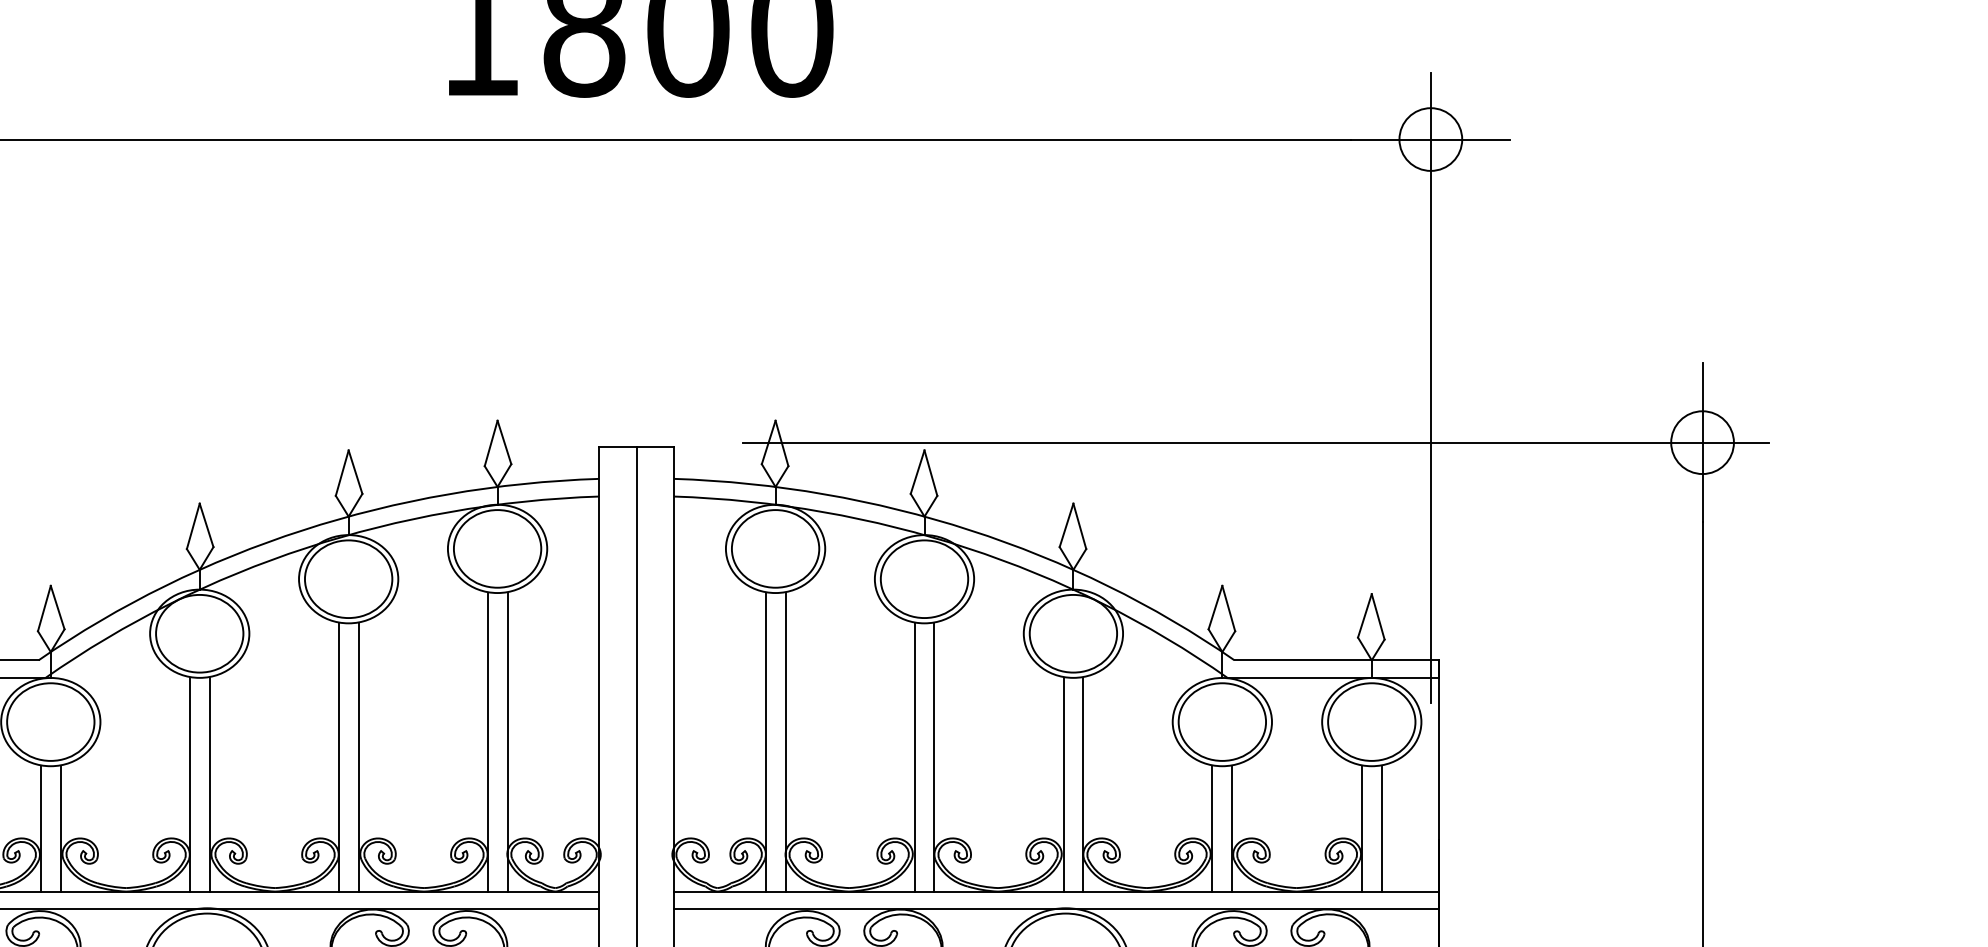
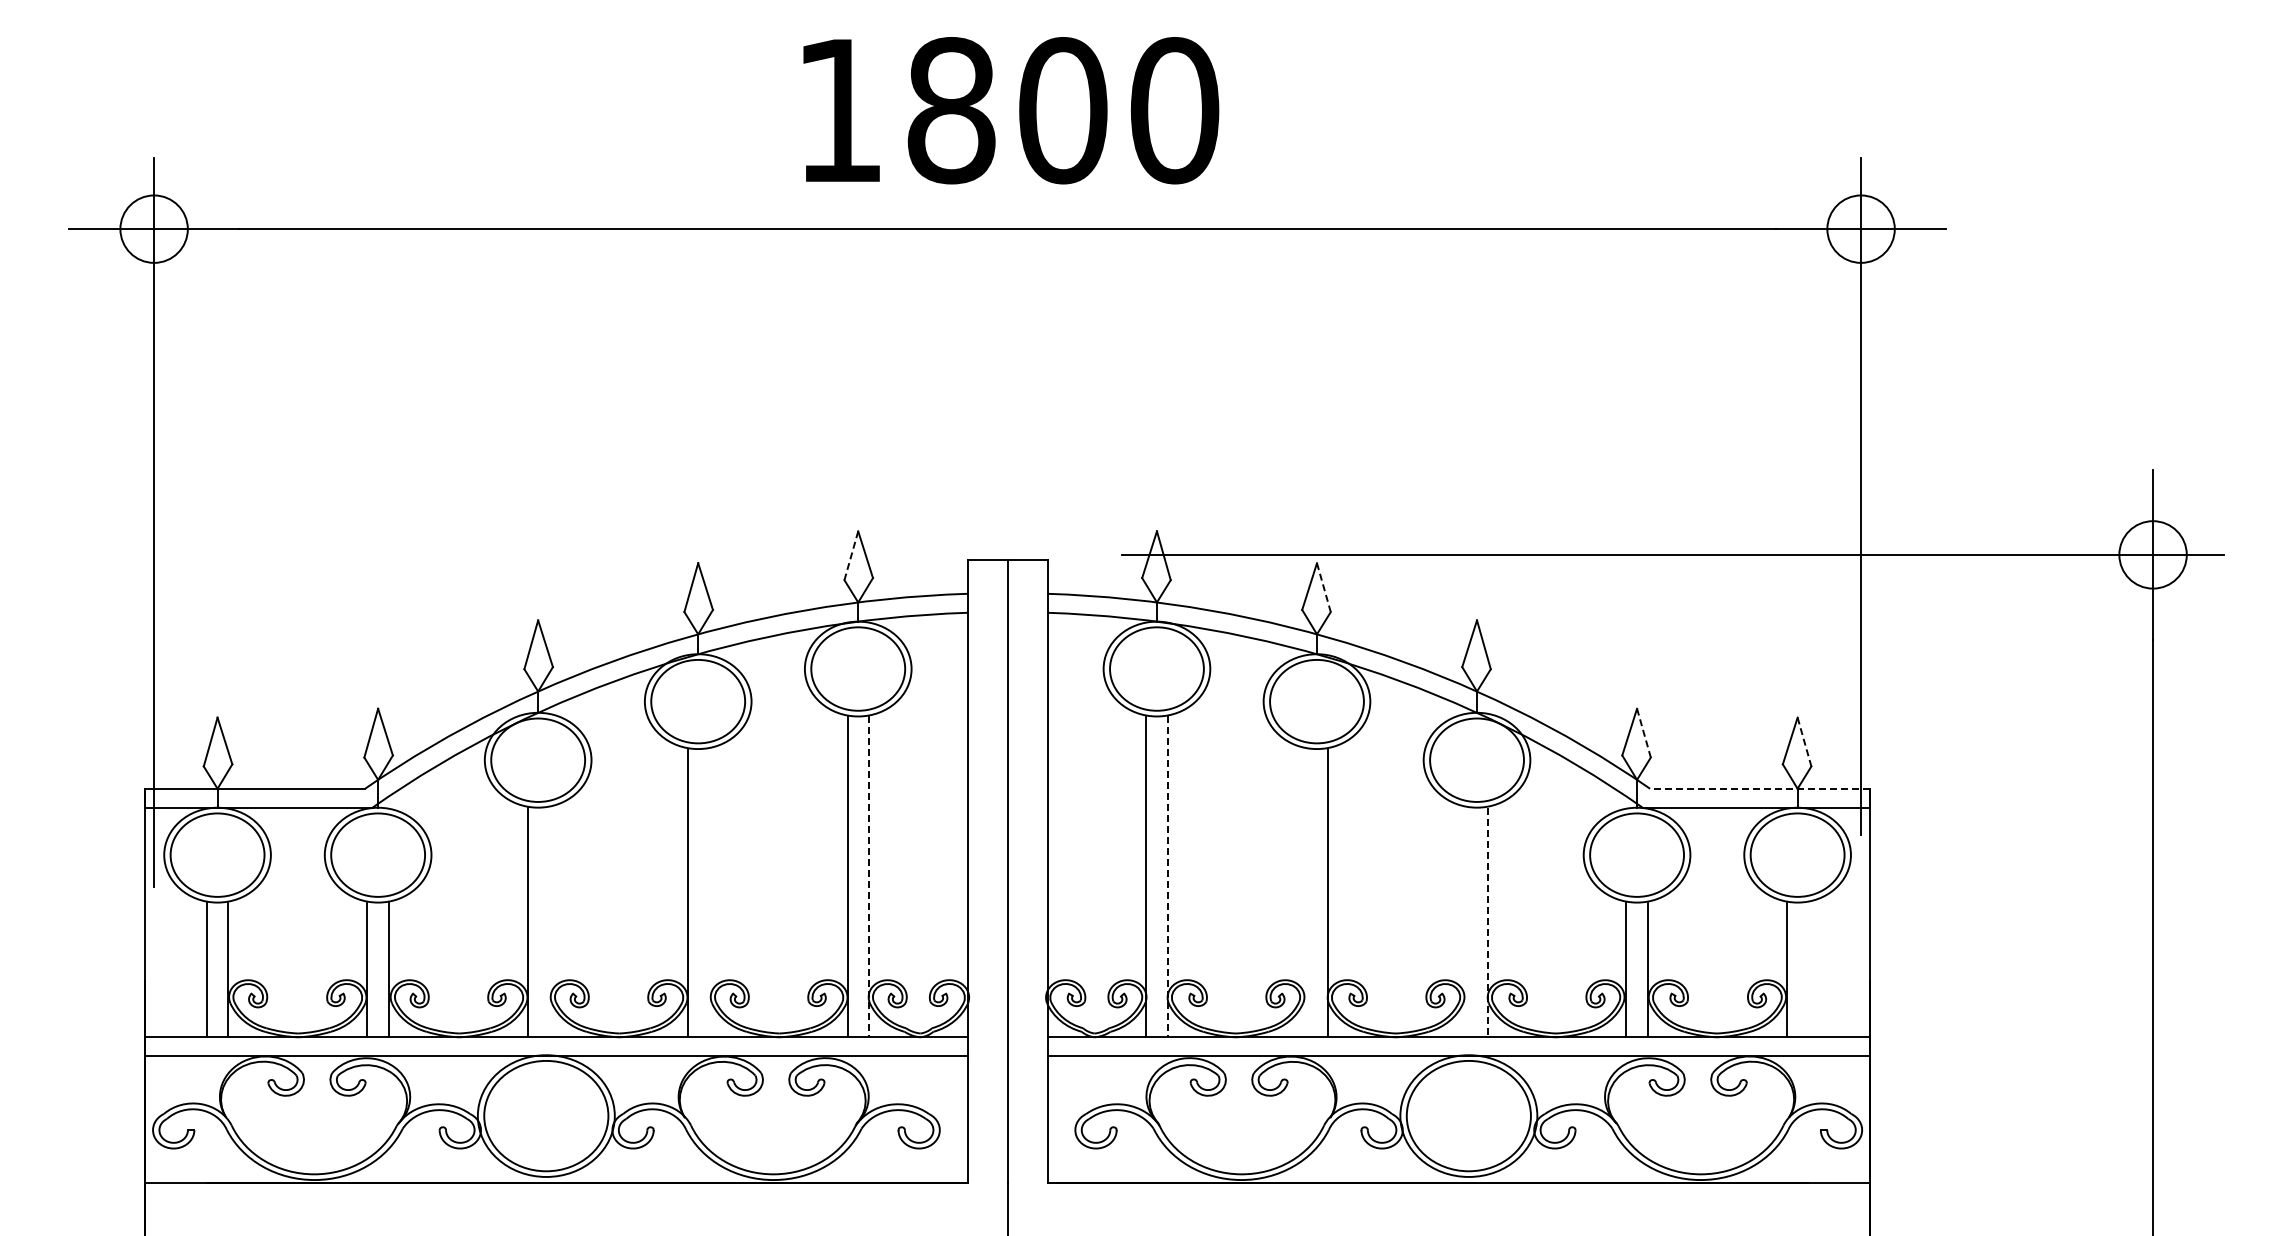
line: (491, 444) -> (851, 556), solid -> dashed
line: (931, 473) -> (1324, 588), solid -> dashed
line: (1229, 608) -> (1644, 733), solid -> dashed
line: (1378, 617) -> (1804, 742), solid -> dashed
line: (1336, 660) -> (1759, 788), solid -> dashed
line: (507, 742) -> (868, 877), solid -> dashed
line: (785, 742) -> (1167, 877), solid -> dashed
line: (358, 757) -> (708, 893), removed
line: (914, 757) -> (1306, 893), removed
line: (209, 784) -> (548, 922), removed
line: (1063, 784) -> (1466, 922), removed
line: (1083, 784) -> (1487, 922), solid -> dashed
line: (1381, 828) -> (1808, 969), removed

